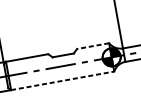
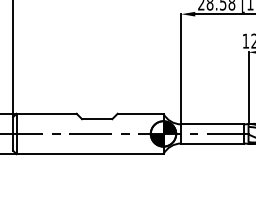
line: (92, 45) -> (140, 113), dashed -> solid
line: (63, 81) -> (90, 154), dashed -> solid

